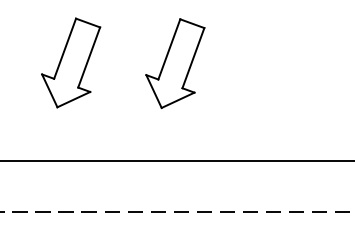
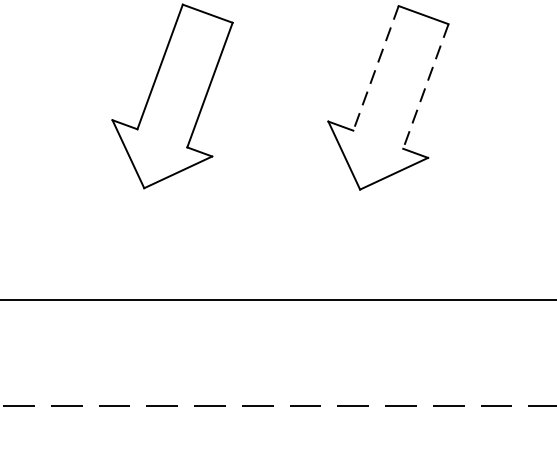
line: (169, 49) -> (376, 68), solid -> dashed
line: (193, 58) -> (426, 87), solid -> dashed

